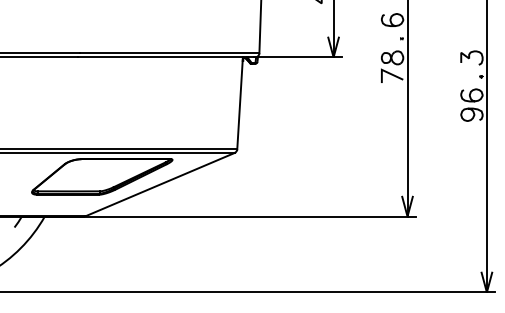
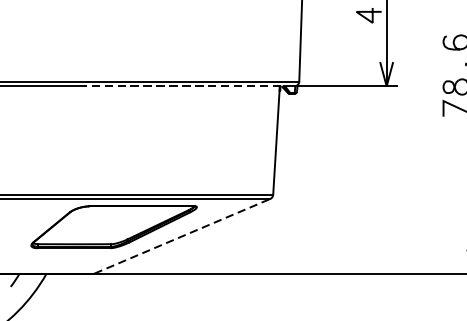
line: (166, 57) -> (189, 86), solid -> dashed
line: (160, 184) -> (182, 236), solid -> dashed

